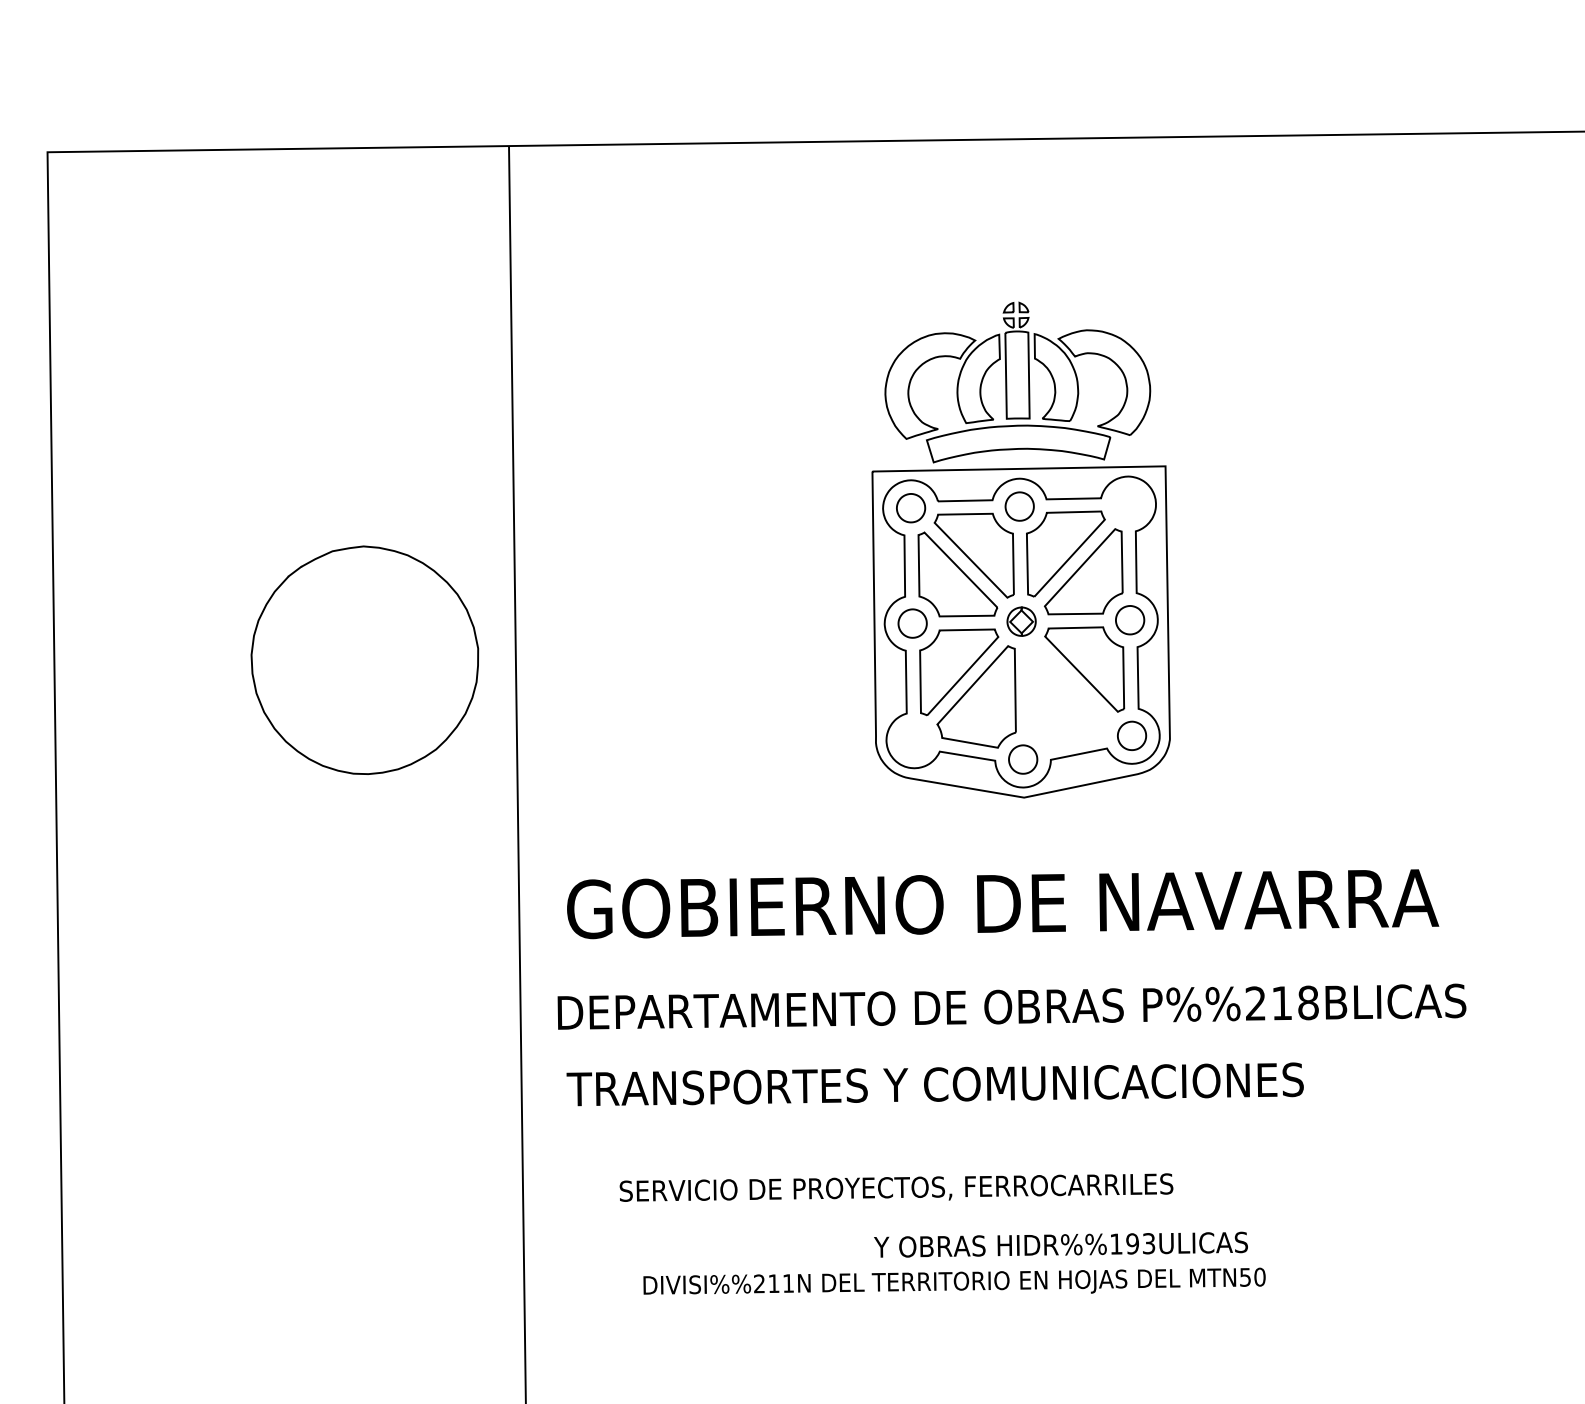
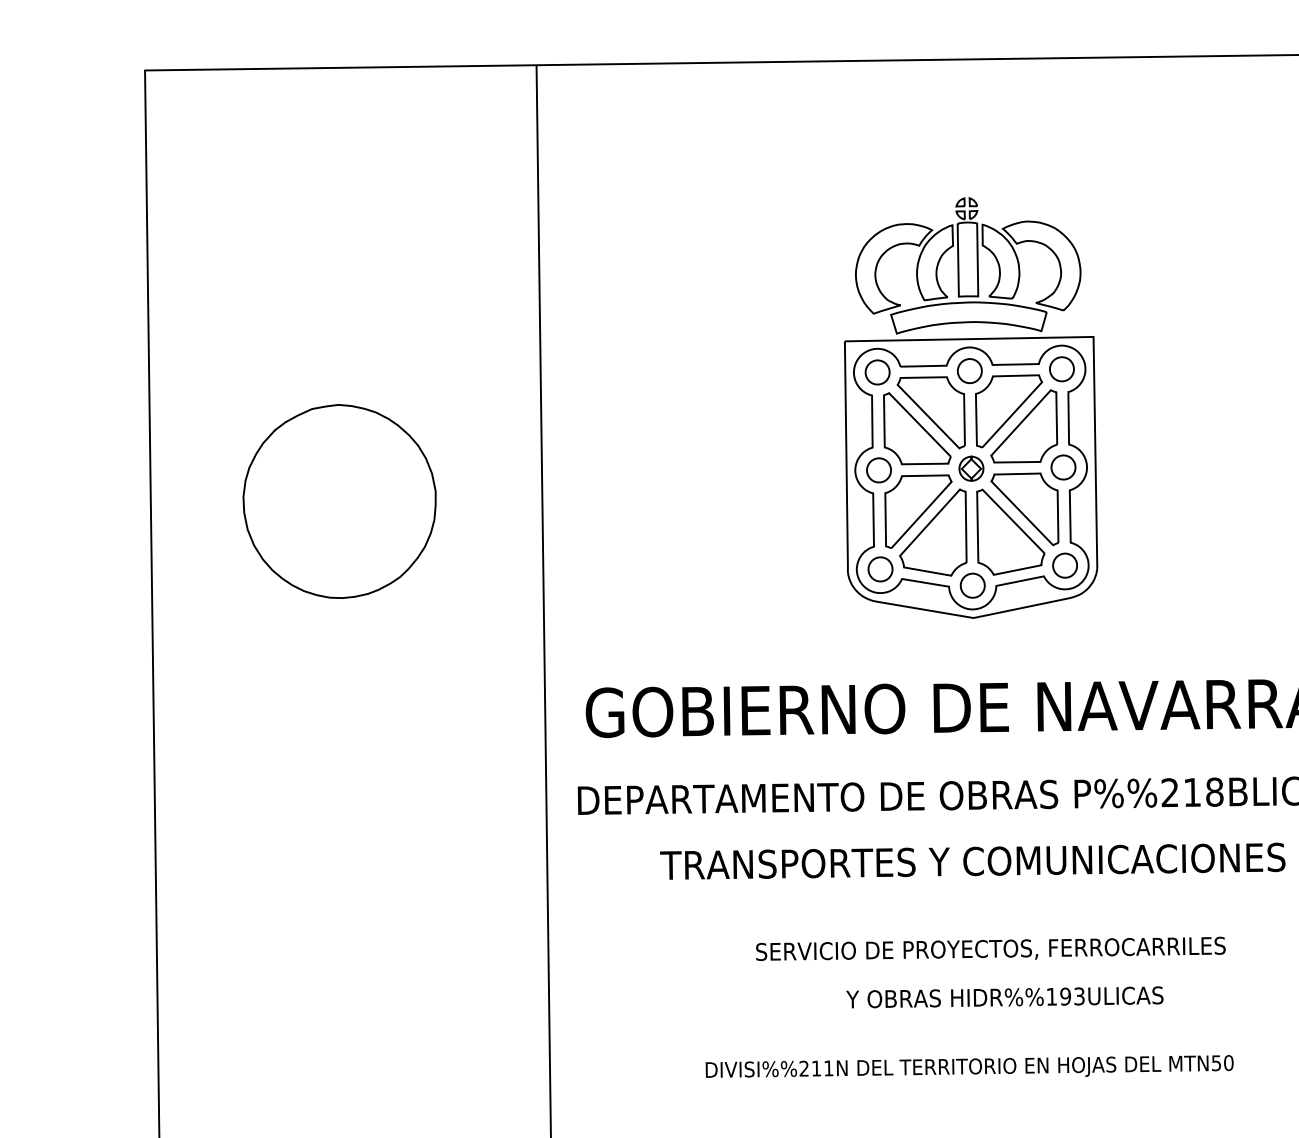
part: (1128, 504) -> (1062, 369), added
part: (364, 659) -> (339, 500), moved
part: (1067, 696) -> (1010, 532), added
part: (914, 740) -> (880, 569), added
text: (934, 1084) -> (972, 861), moved
text: (896, 1187) -> (990, 948), moved
text: (954, 1280) -> (969, 1065), moved

